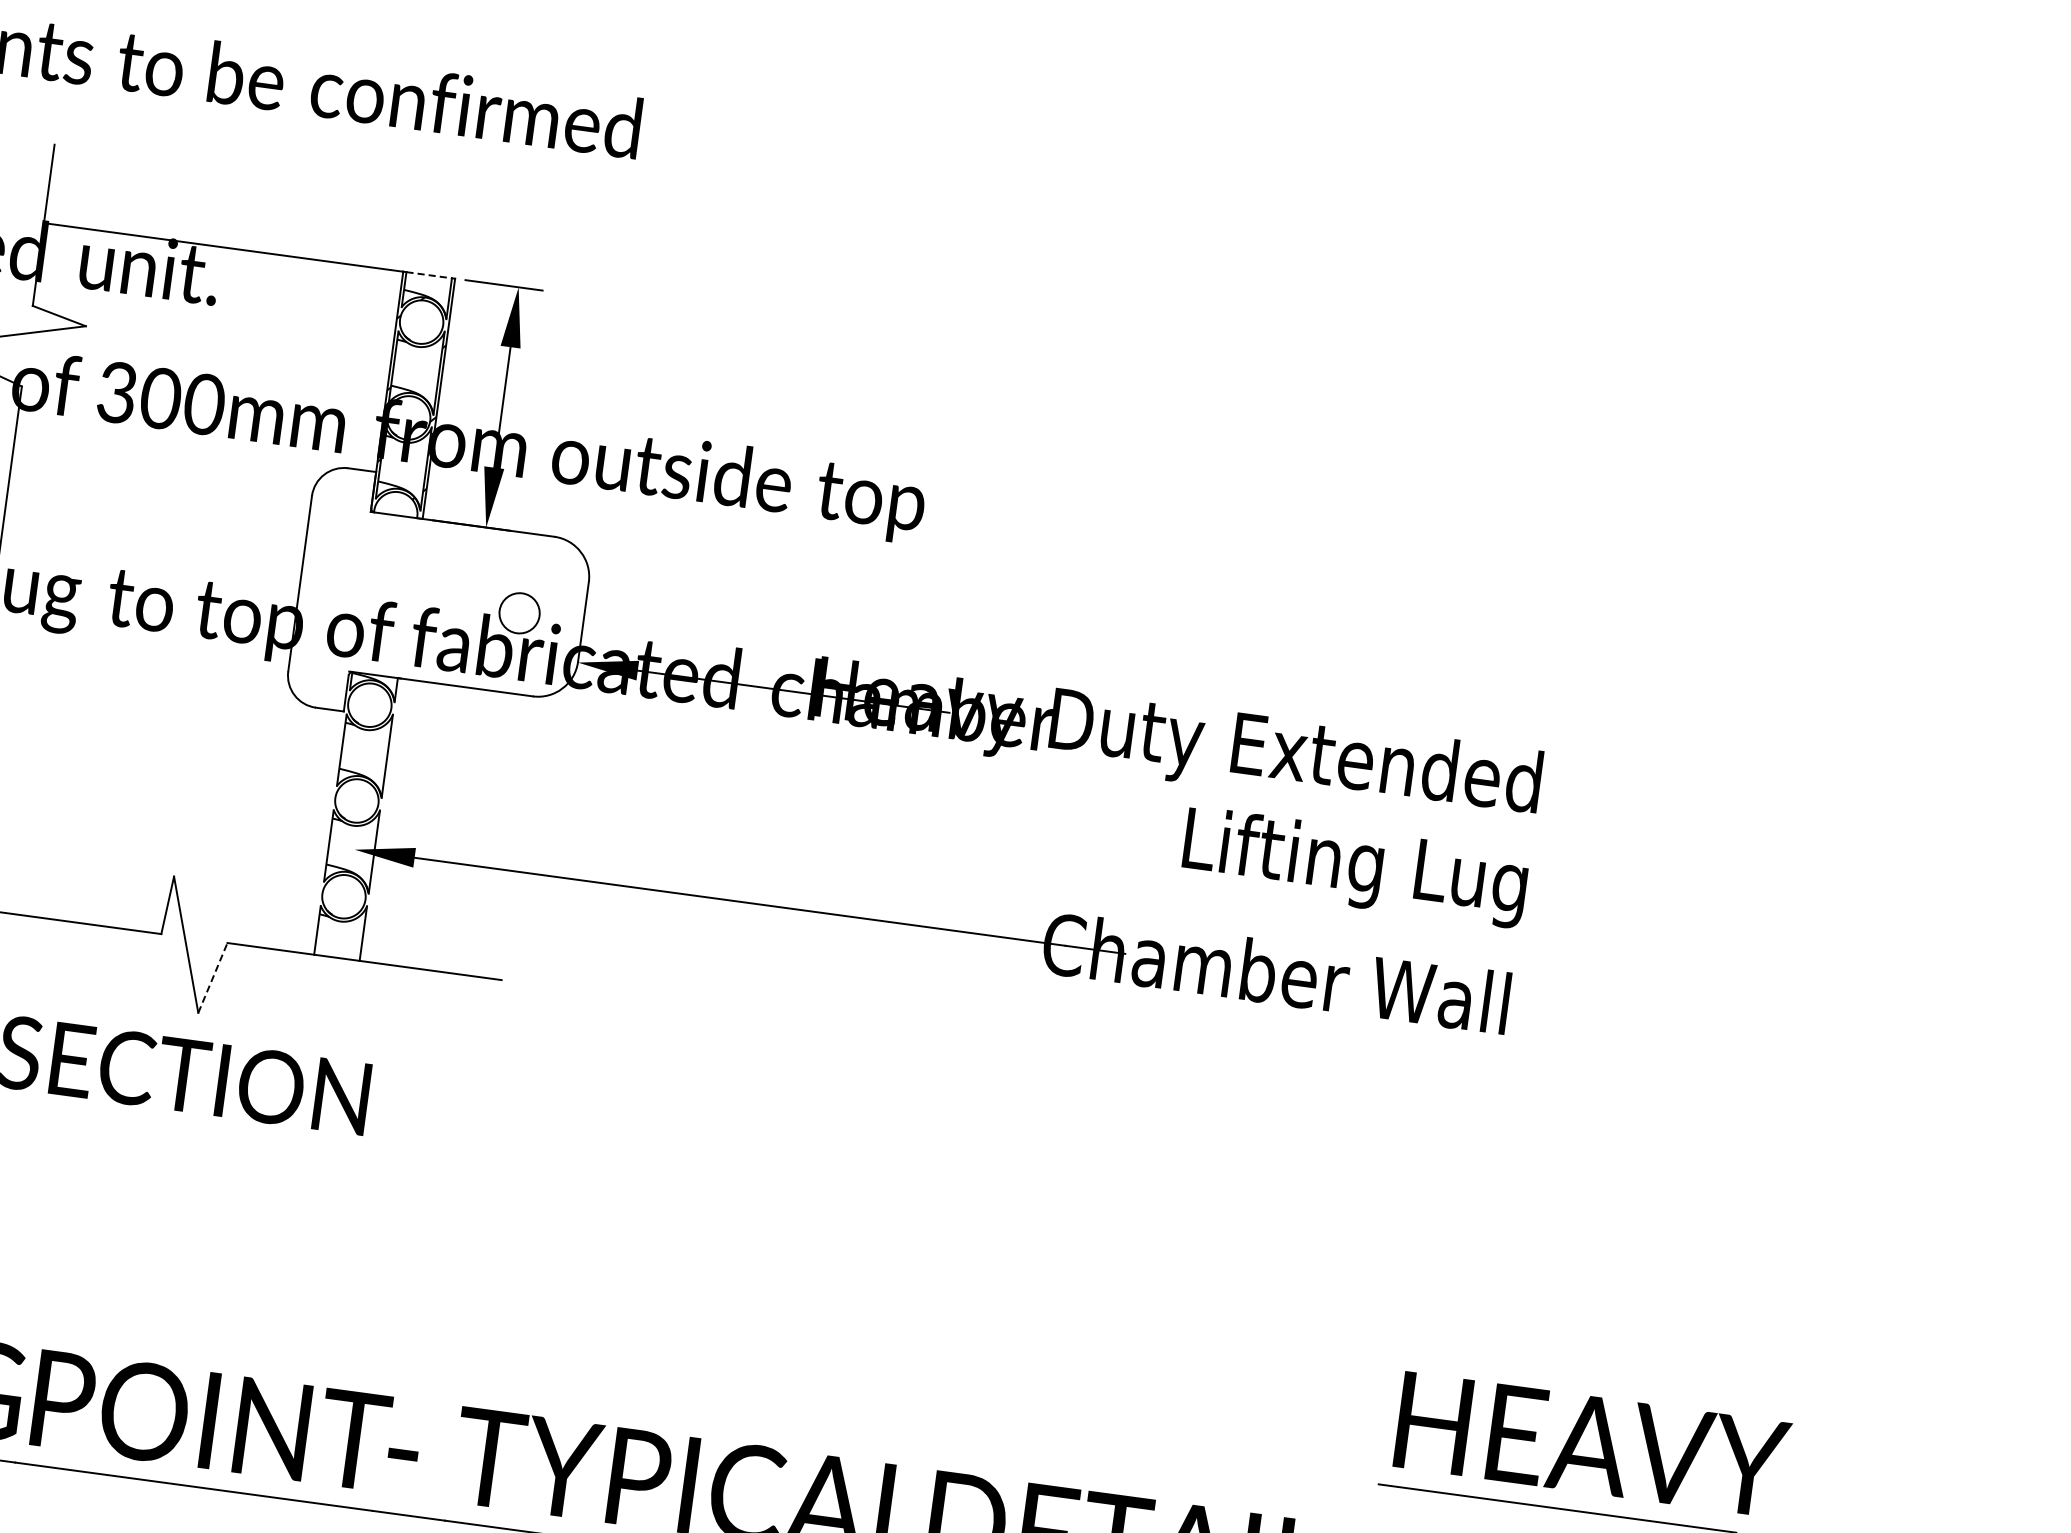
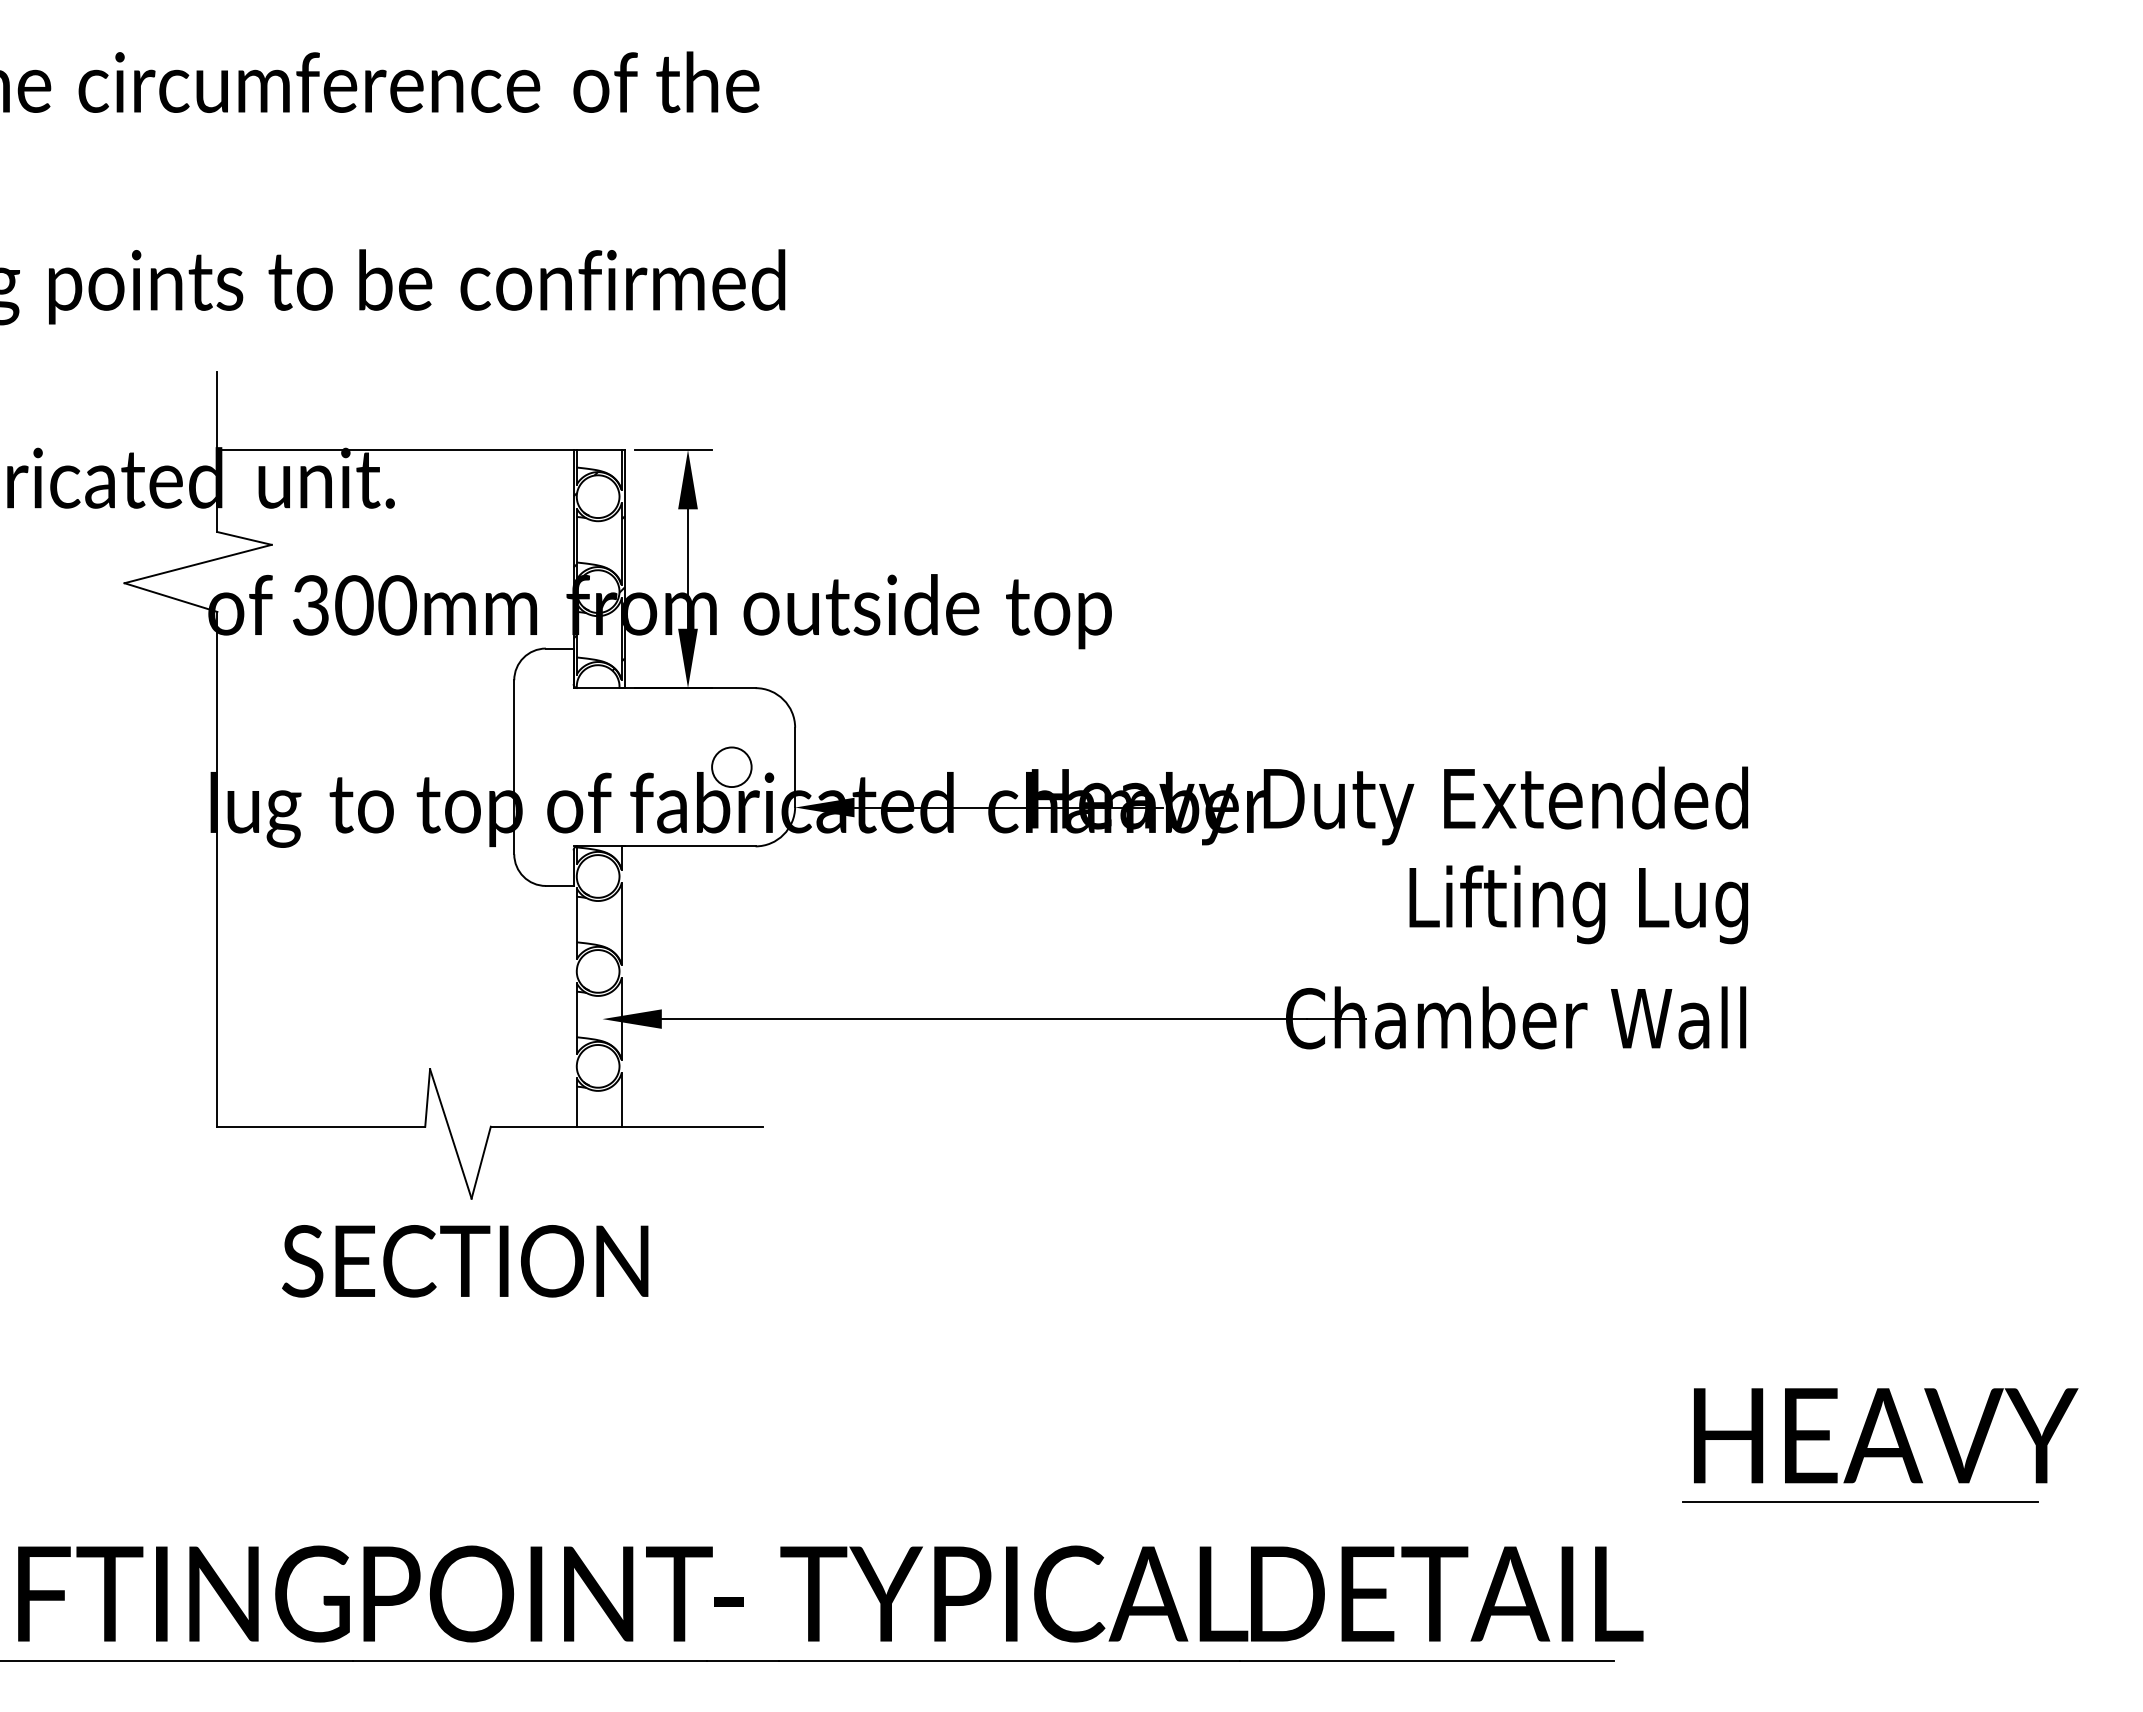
line: (429, 274) -> (599, 449), dashed -> solid
line: (213, 977) -> (481, 1162), dashed -> solid

